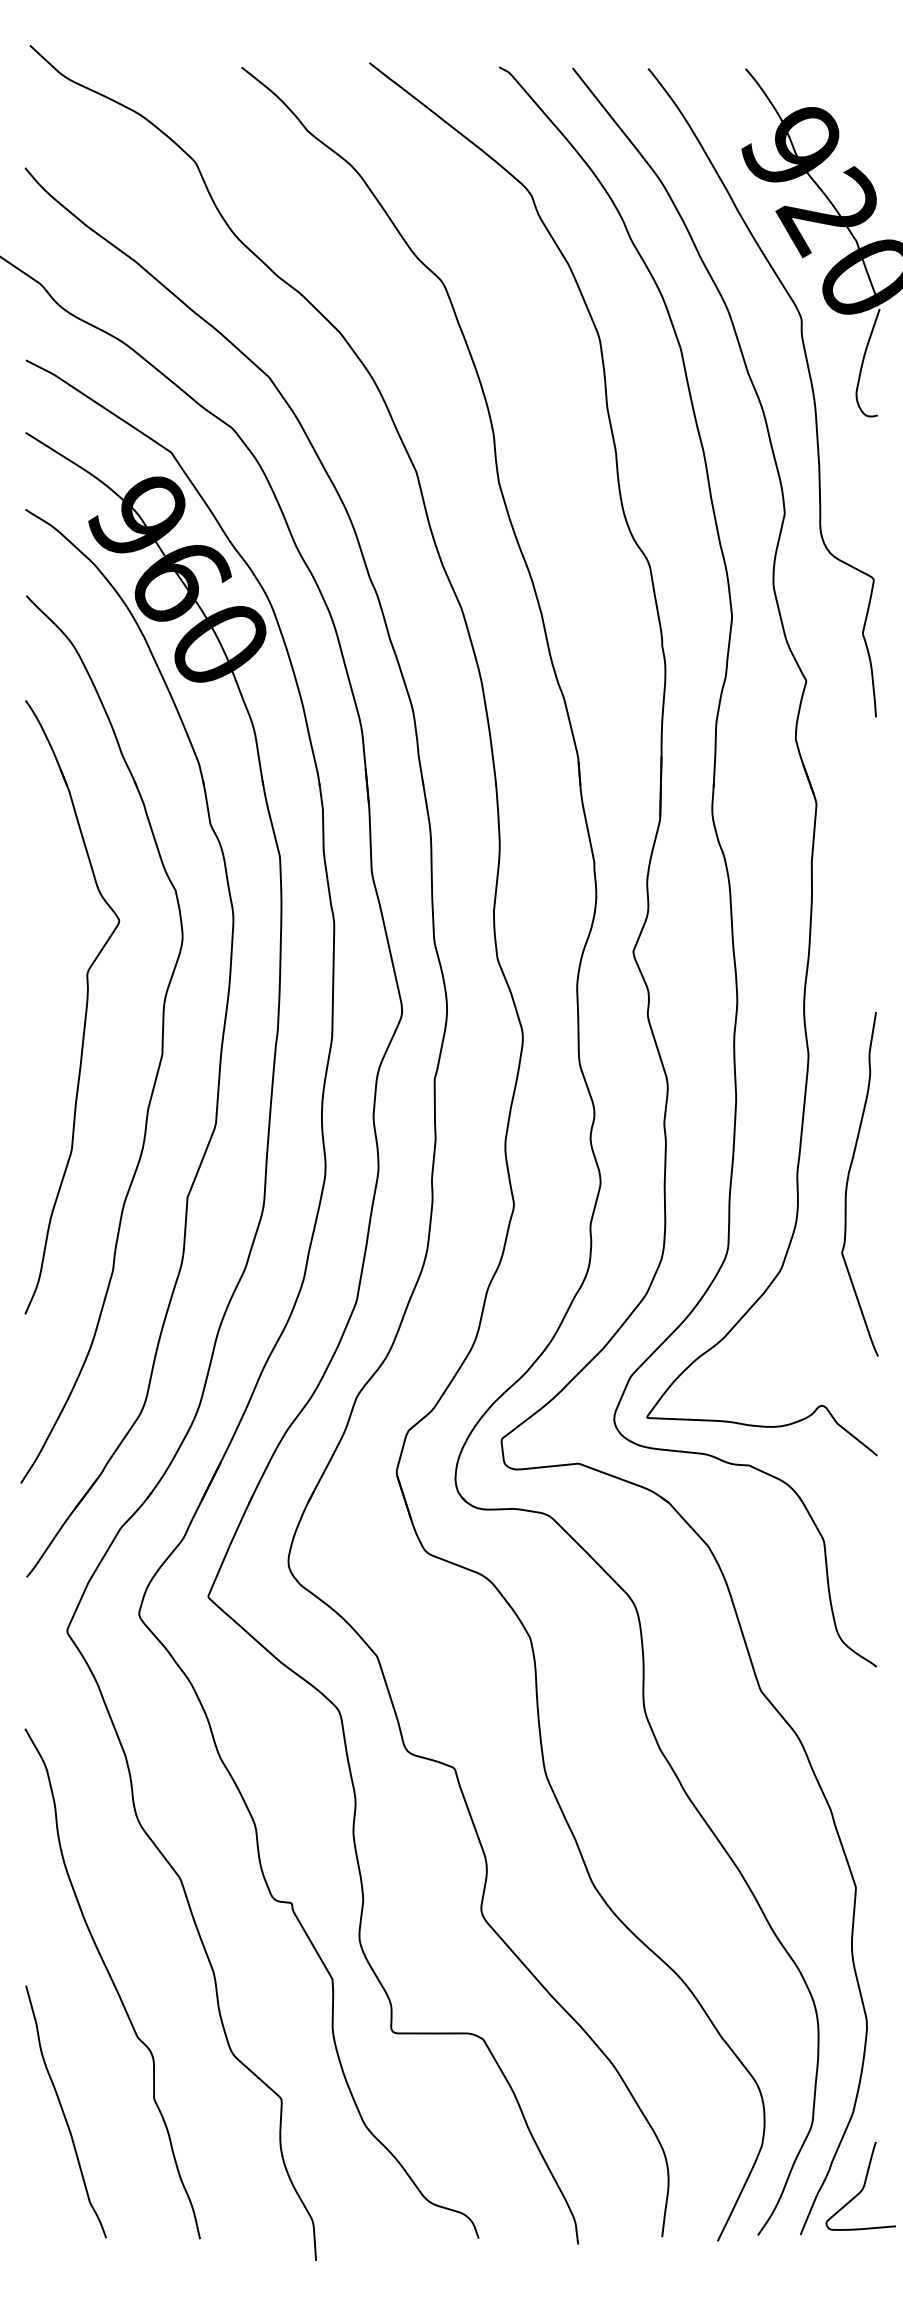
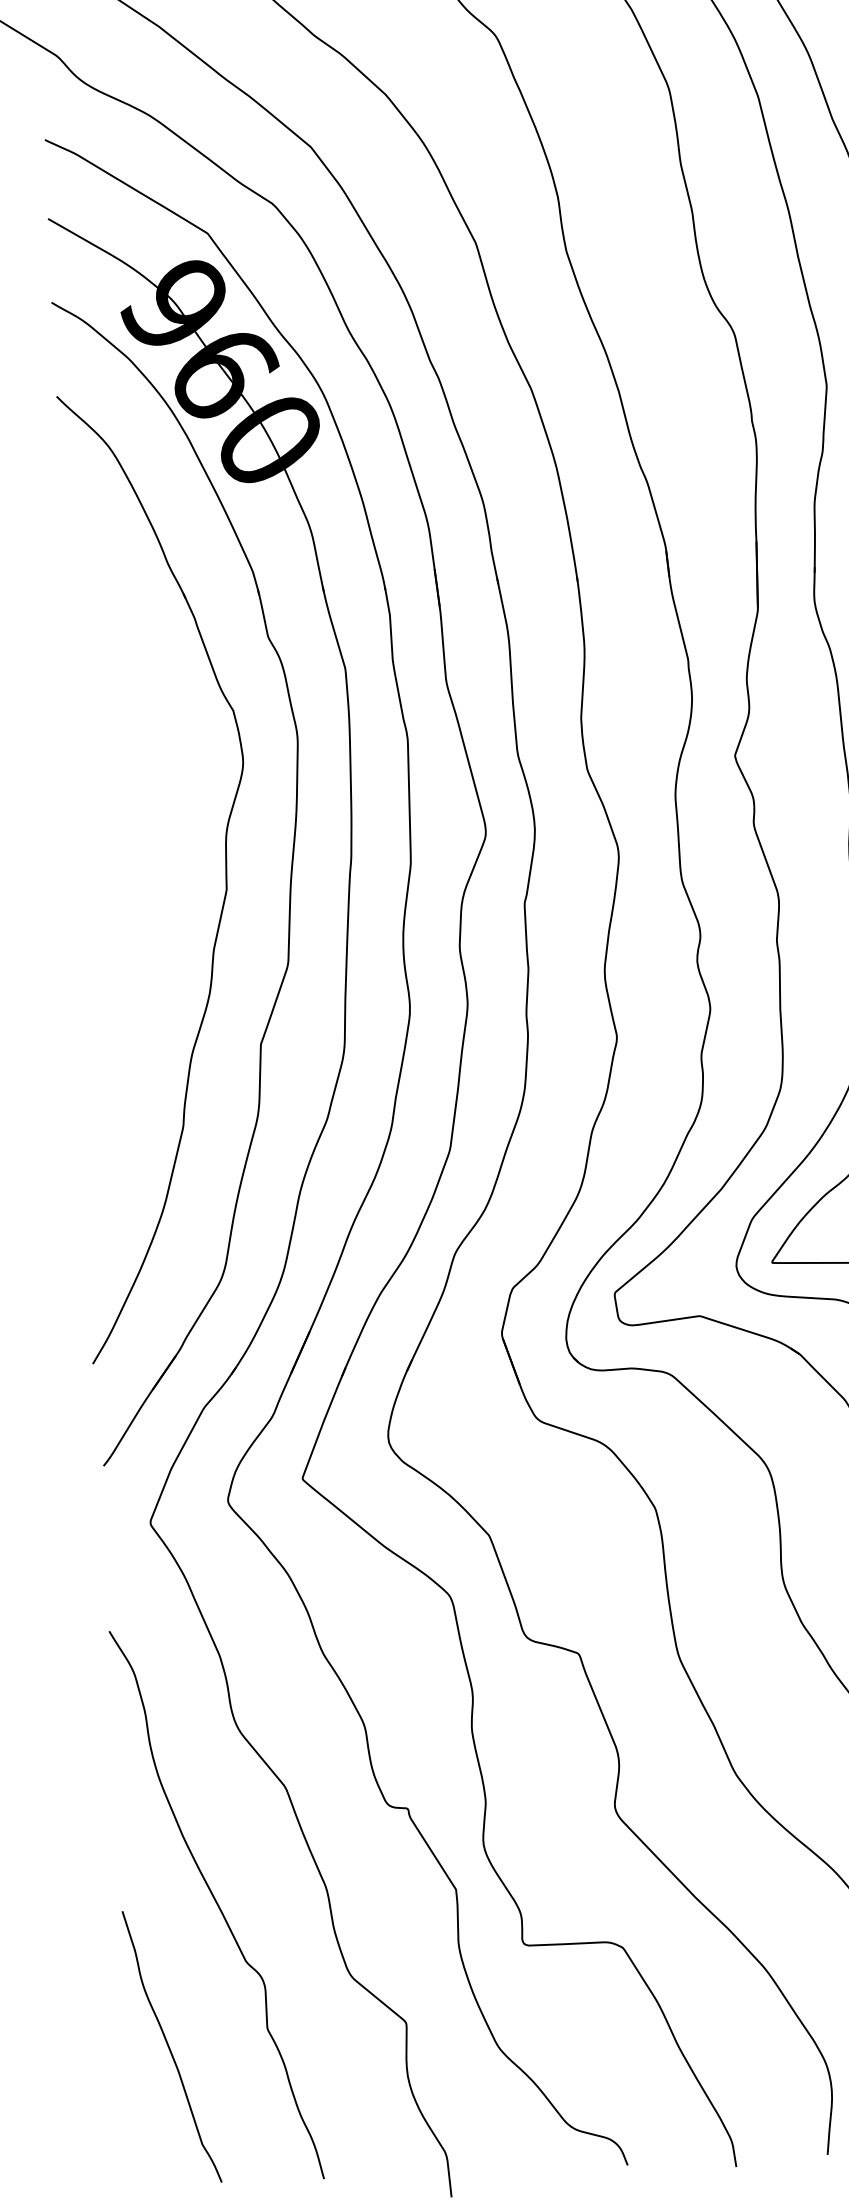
part: (85, 1007) -> (140, 842), removed

